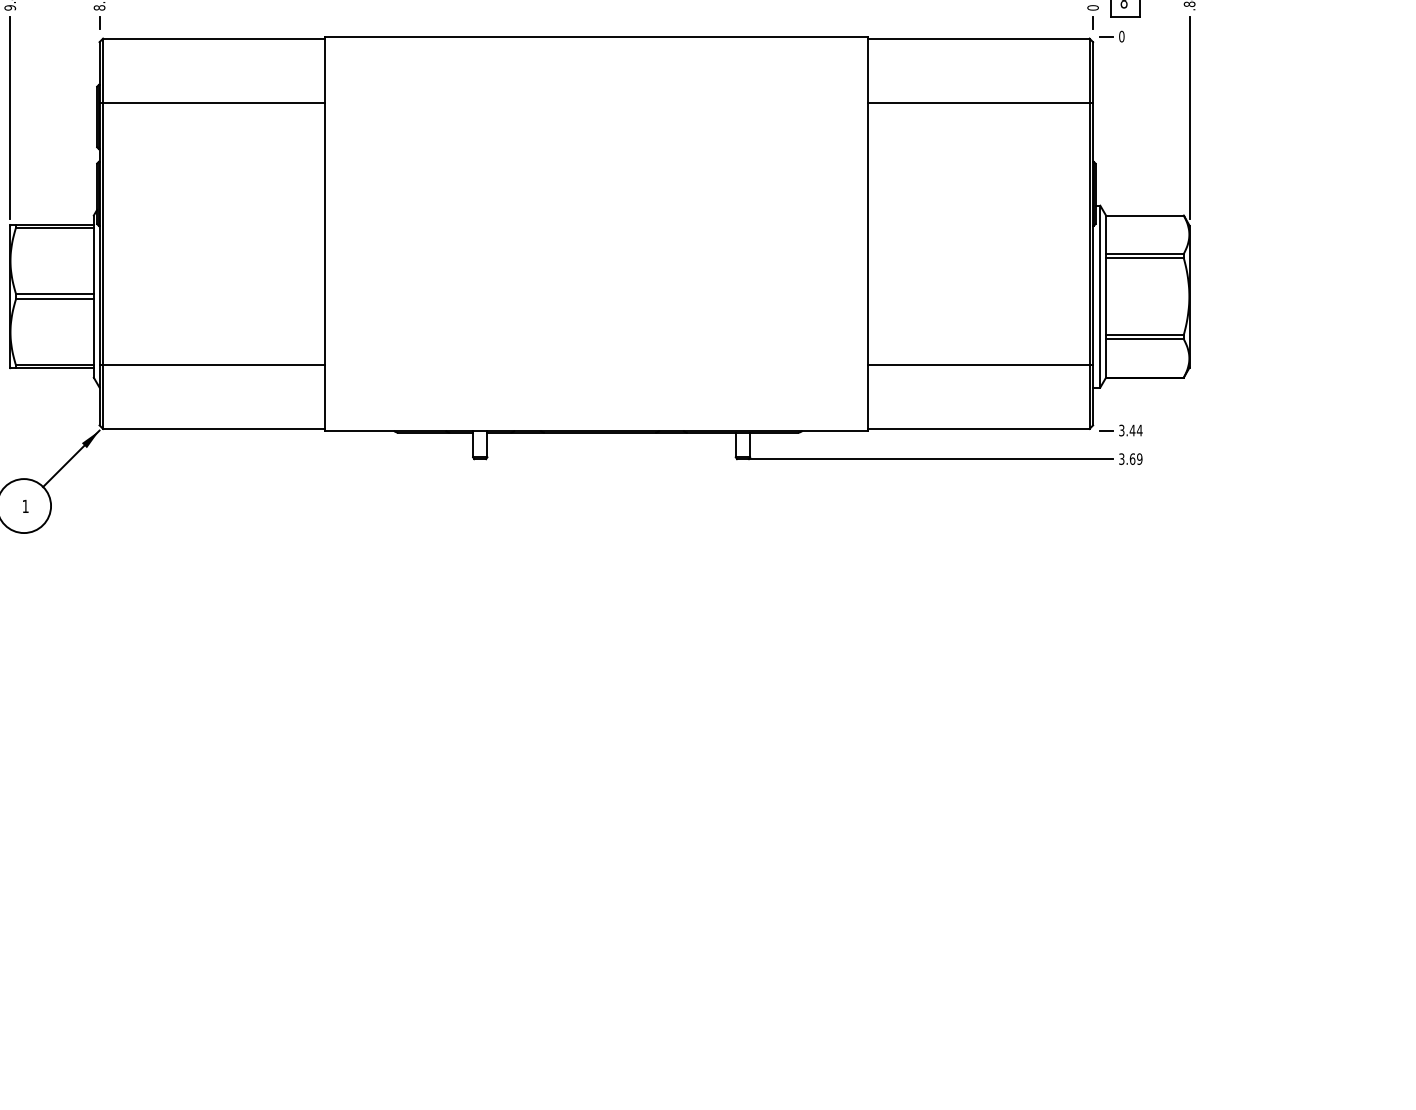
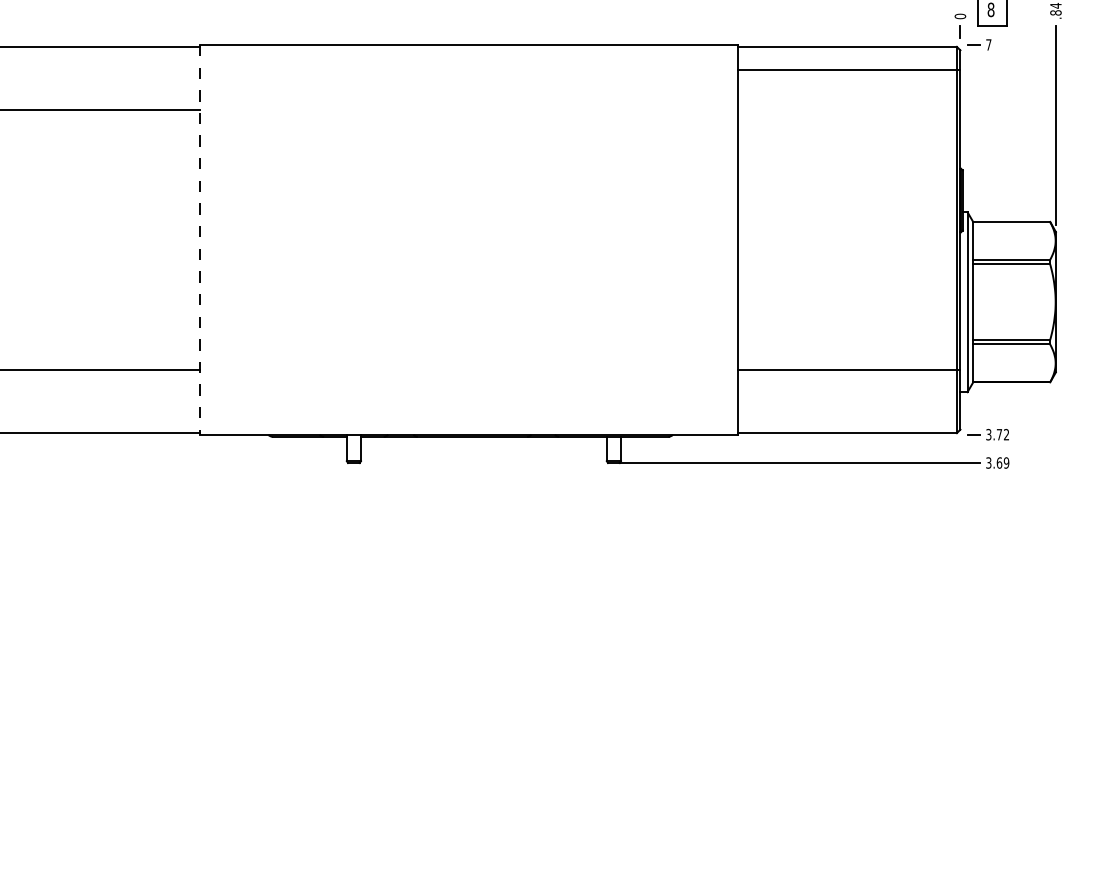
text: (1121, 36) -> (988, 44), 0 -> 7
line: (980, 102) -> (848, 69), moved
line: (324, 233) -> (199, 239), solid -> dashed
text: (1135, 430) -> (1002, 434), 3.44 -> 3.72

